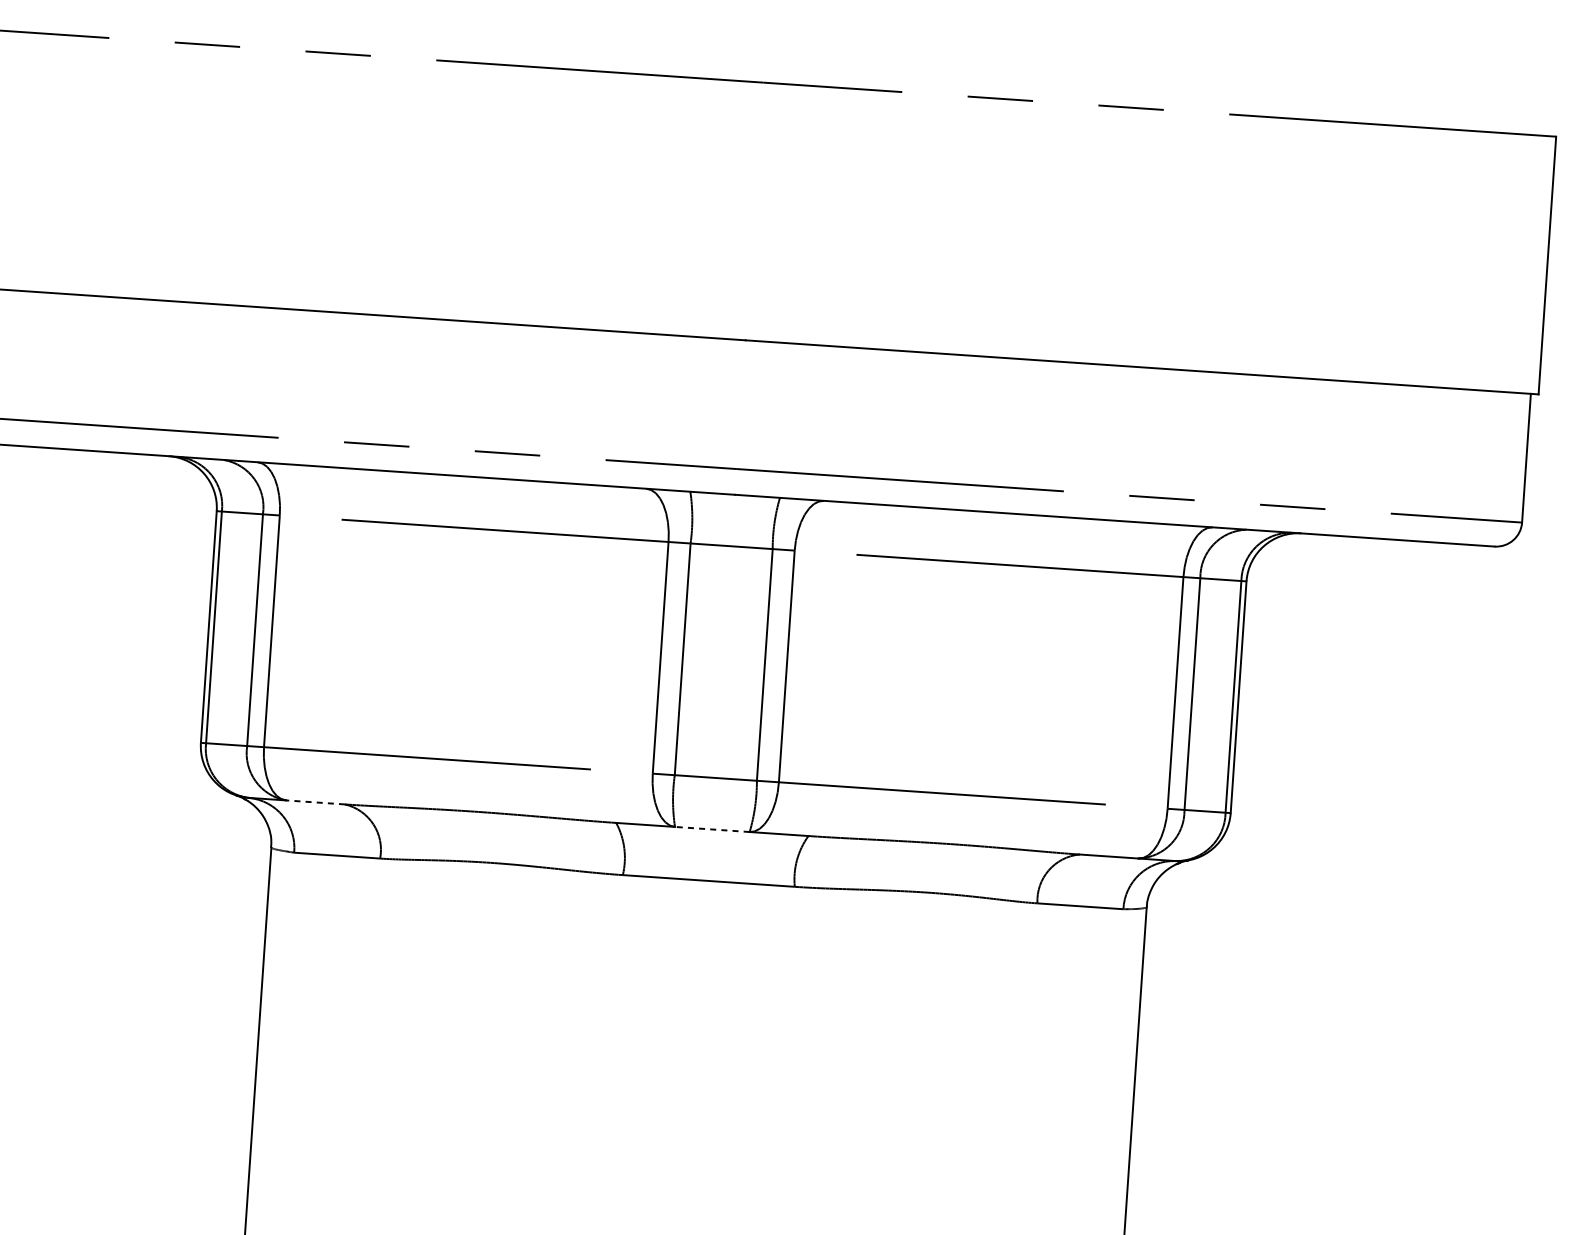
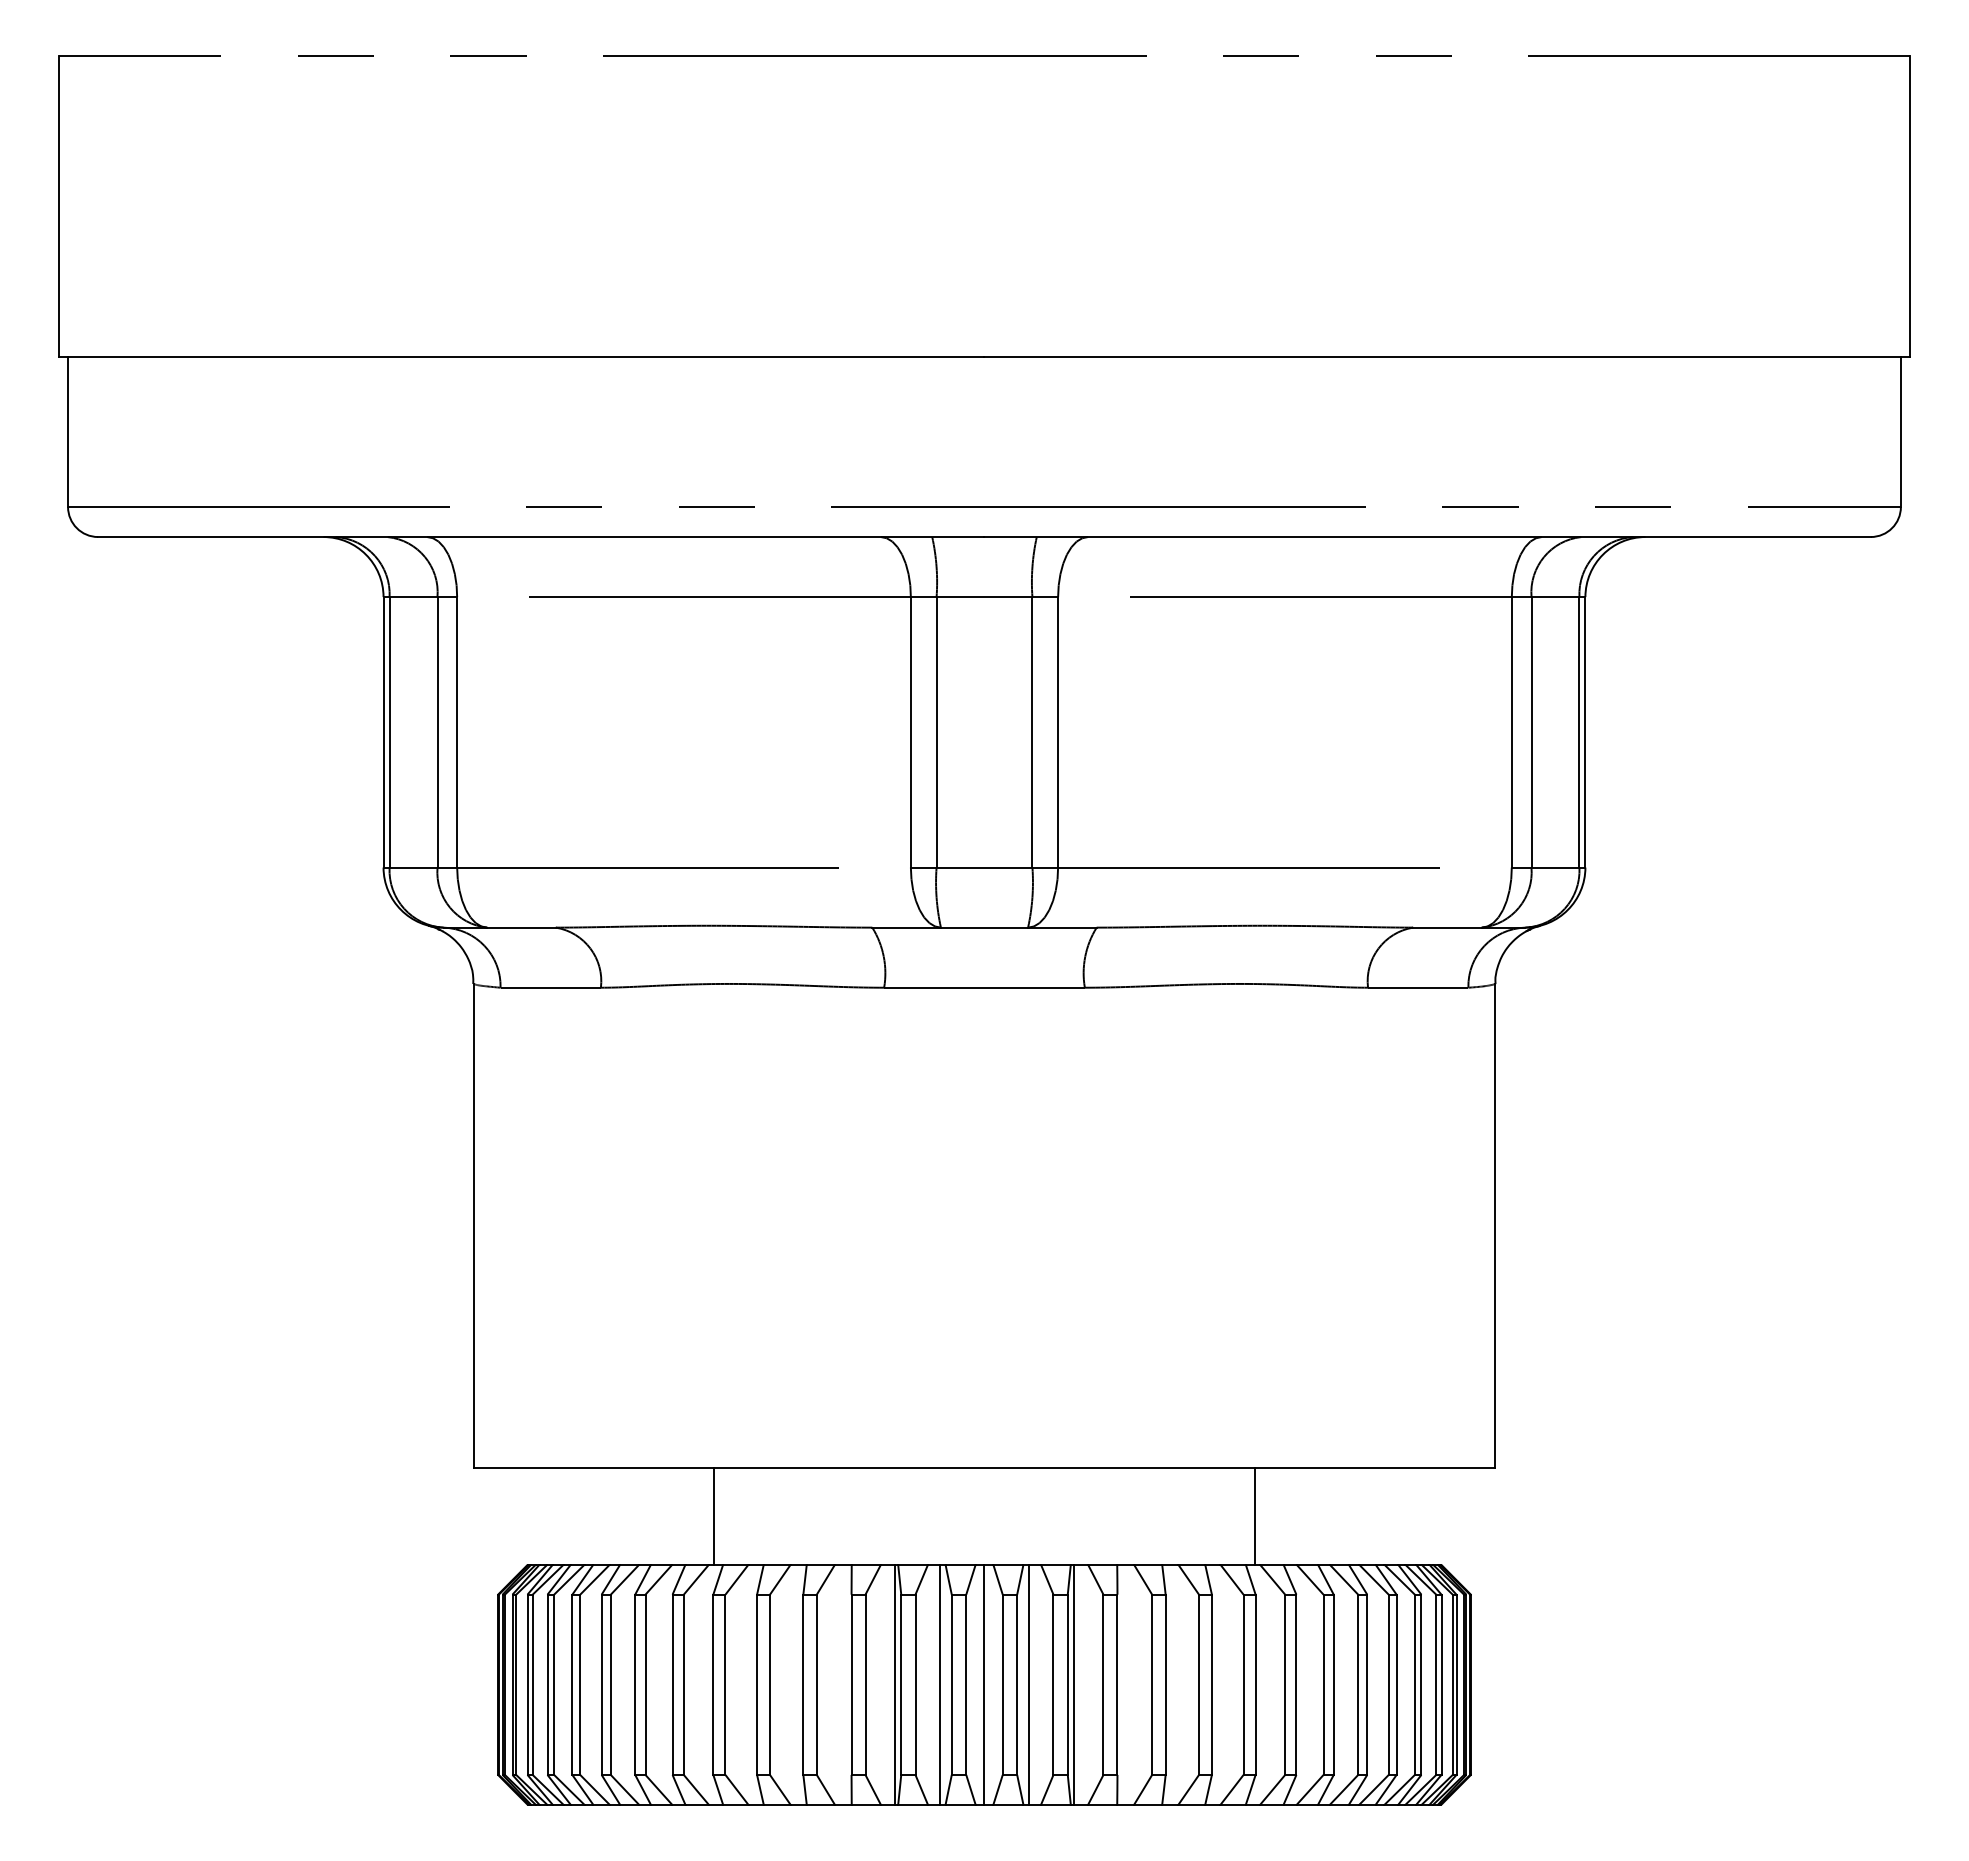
line: (315, 802) -> (521, 927), dashed -> solid
line: (712, 829) -> (984, 927), dashed -> solid

